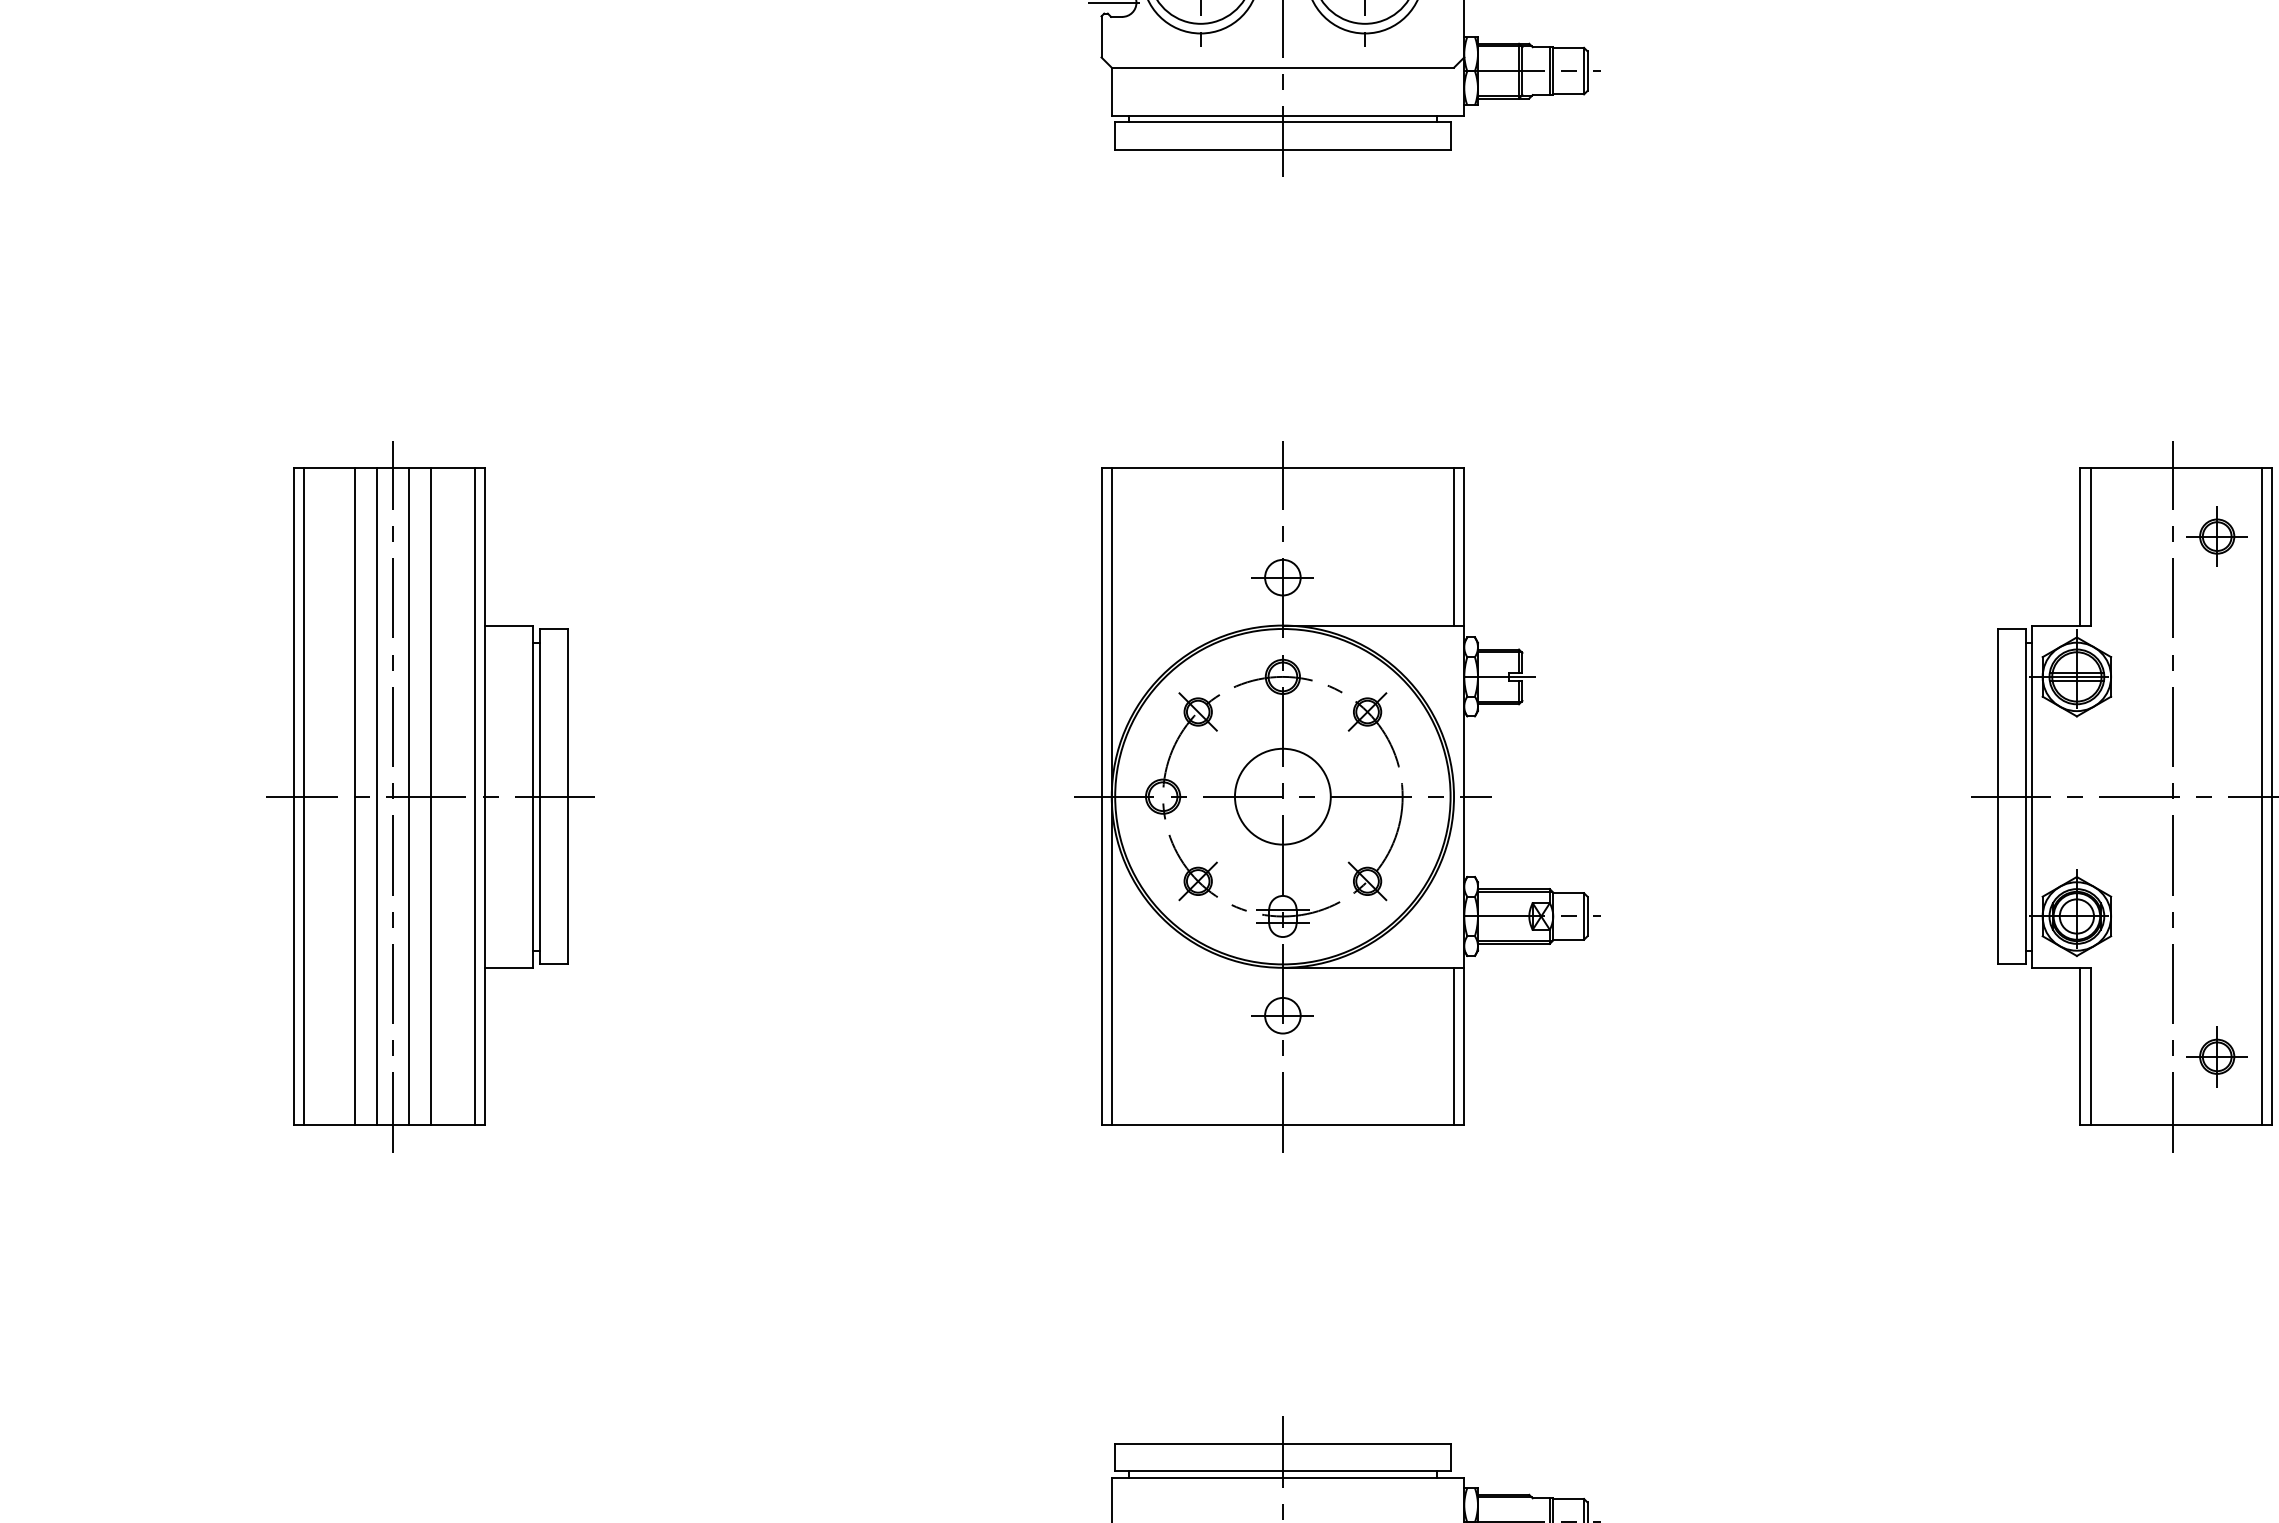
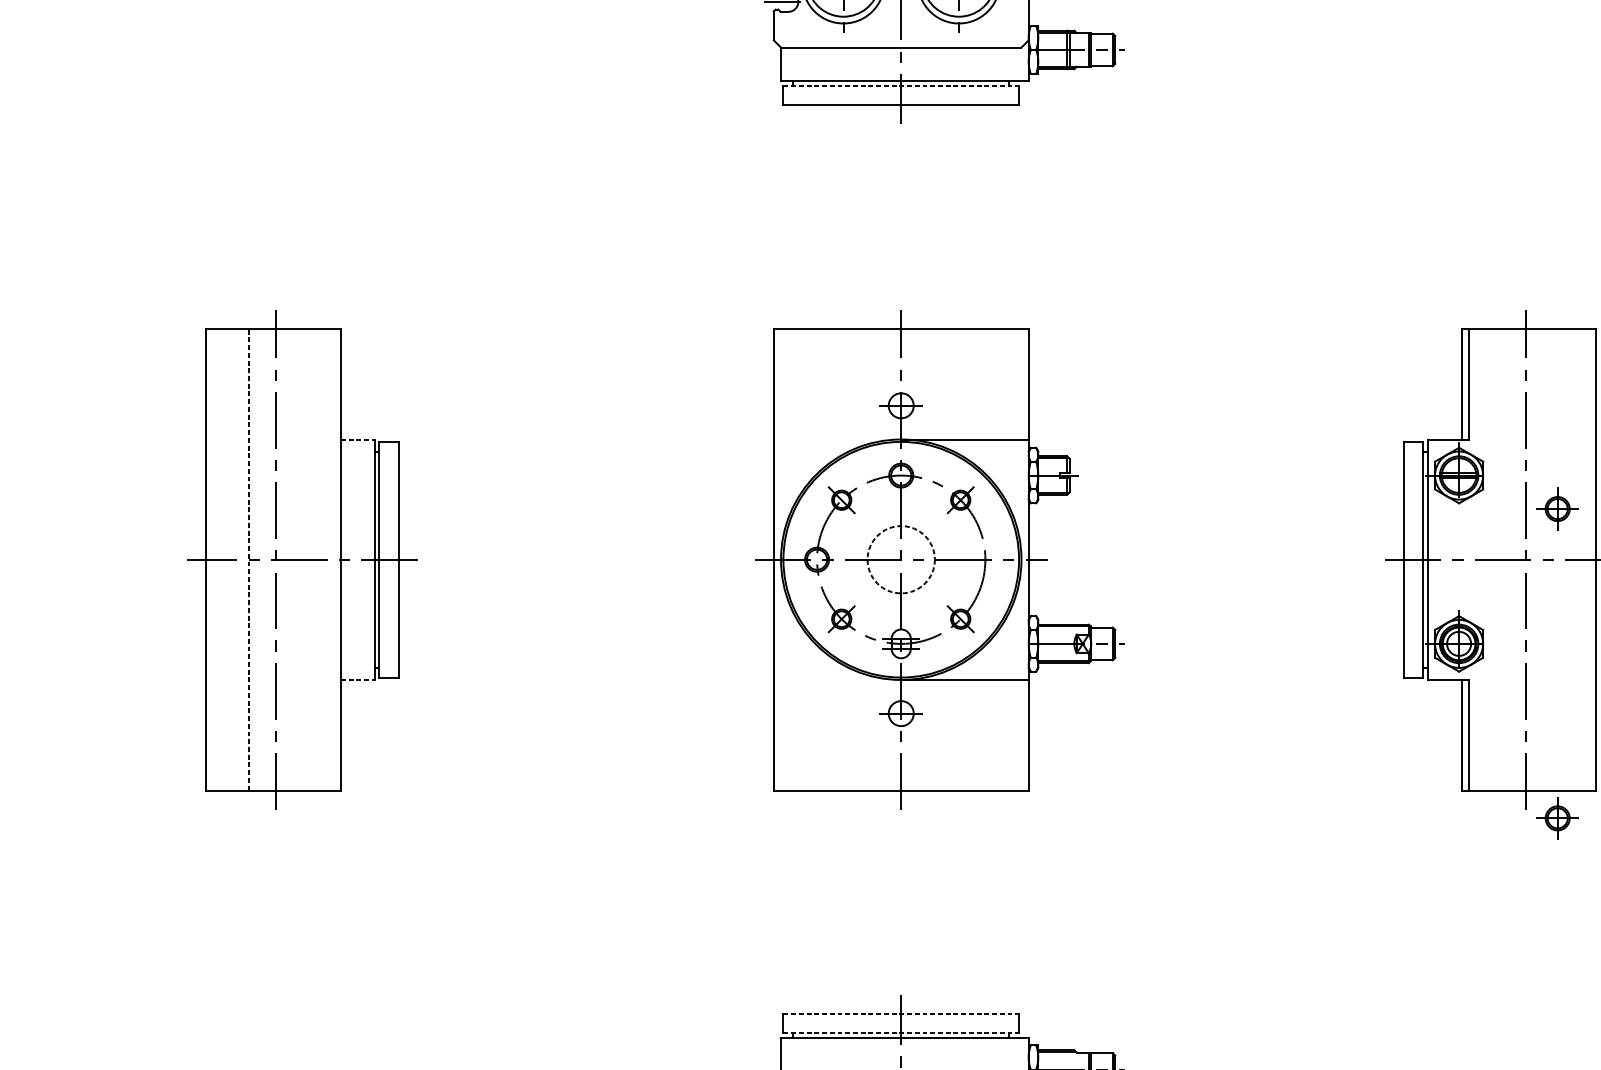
line: (1282, 122) -> (900, 86), solid -> dashed
part: (2216, 536) -> (1557, 509), moved
line: (1454, 546) -> (1021, 383), removed
line: (509, 625) -> (357, 439), solid -> dashed
line: (304, 796) -> (213, 559), removed
line: (354, 796) -> (248, 559), solid -> dashed
line: (376, 796) -> (264, 559), removed
line: (409, 796) -> (287, 559), removed
line: (431, 796) -> (303, 559), removed
line: (475, 796) -> (333, 559), removed
line: (1111, 796) -> (780, 559), removed
circle: (1282, 796) -> (900, 559), solid -> dashed
line: (2261, 796) -> (1588, 559), removed
line: (509, 967) -> (357, 679), solid -> dashed
line: (1454, 1046) -> (1021, 735), removed
part: (2216, 1056) -> (1557, 818), moved
line: (1282, 1443) -> (900, 1014), solid -> dashed
line: (1282, 1470) -> (900, 1033), solid -> dashed

